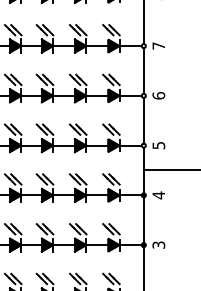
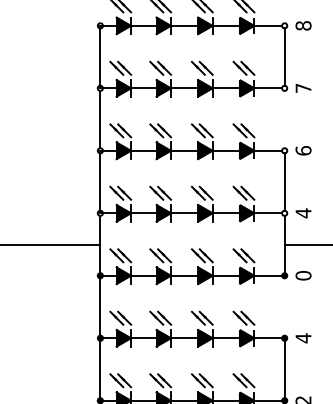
line: (143, 70) -> (284, 119), removed
text: (158, 145) -> (303, 213), 5 -> 4
text: (158, 195) -> (303, 275), 4 -> 0
line: (143, 219) -> (284, 306), removed
text: (158, 245) -> (303, 338), 3 -> 4

